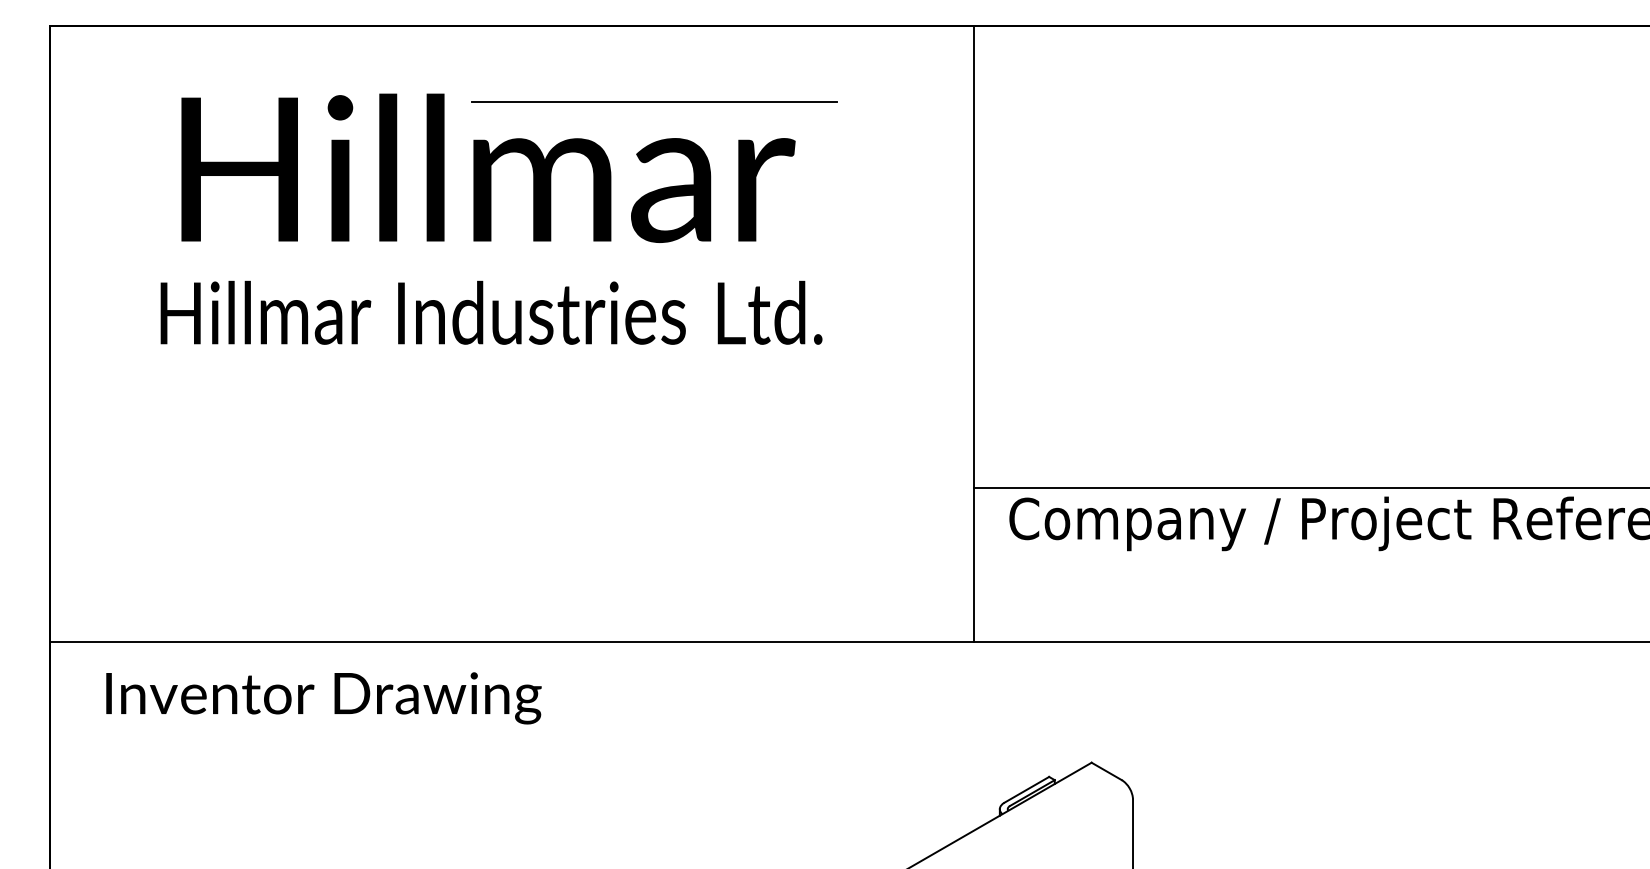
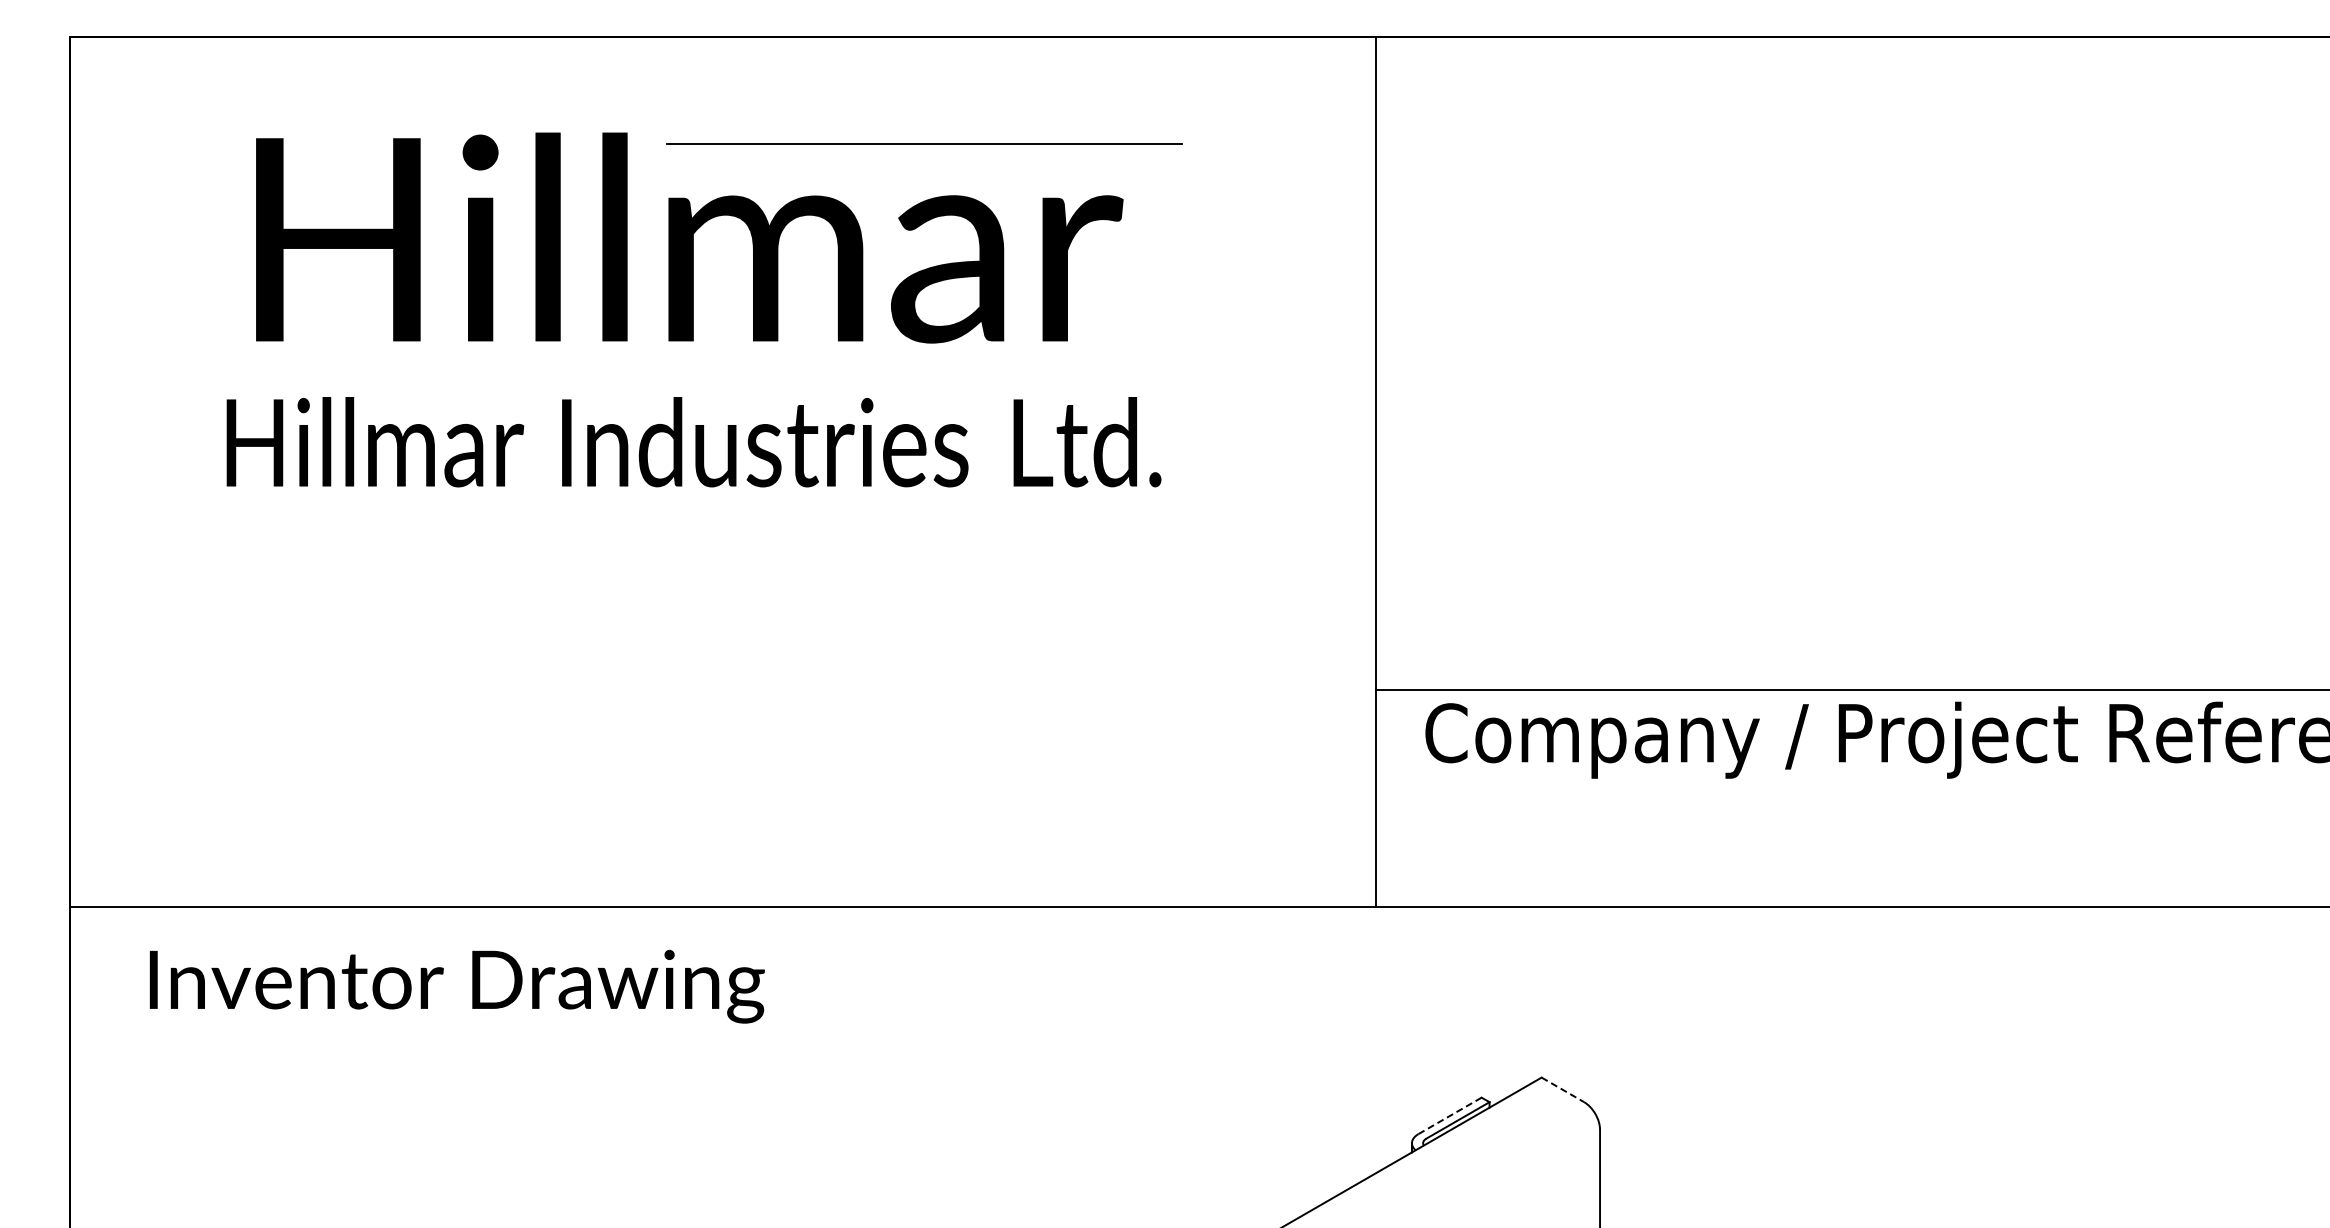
line: (1106, 771) -> (1562, 1089), solid -> dashed
line: (1026, 790) -> (1449, 1116), solid -> dashed

